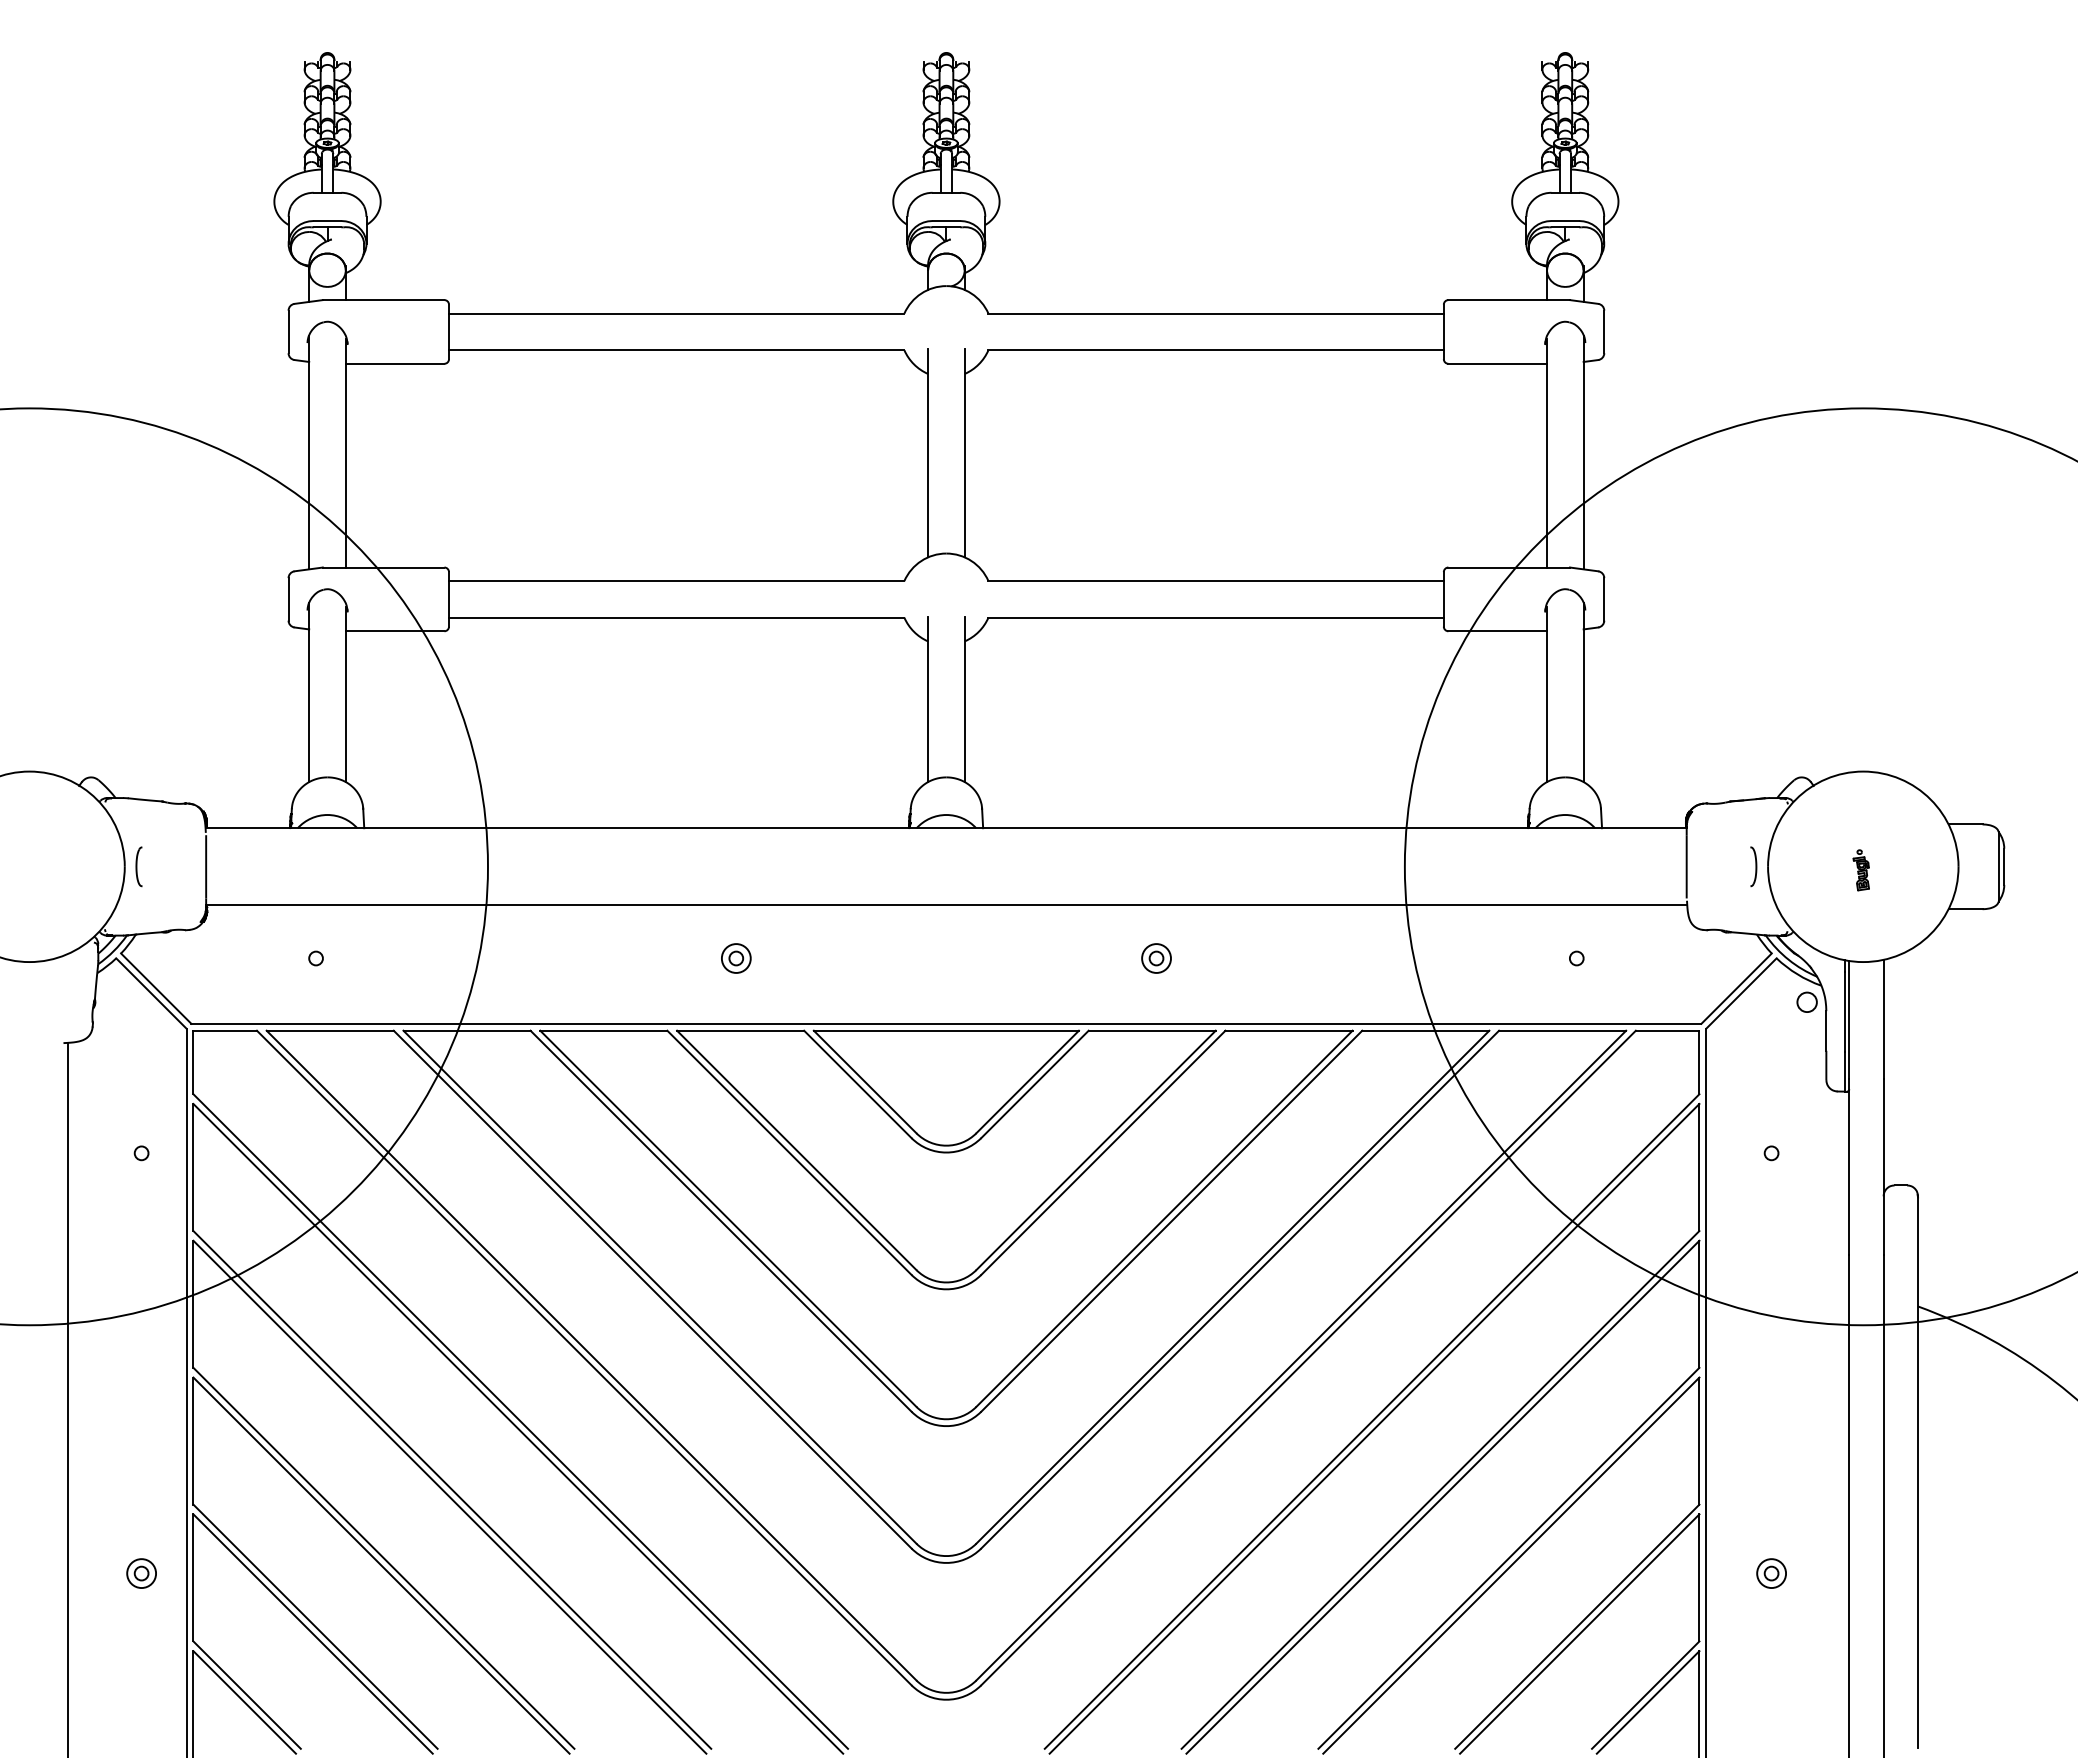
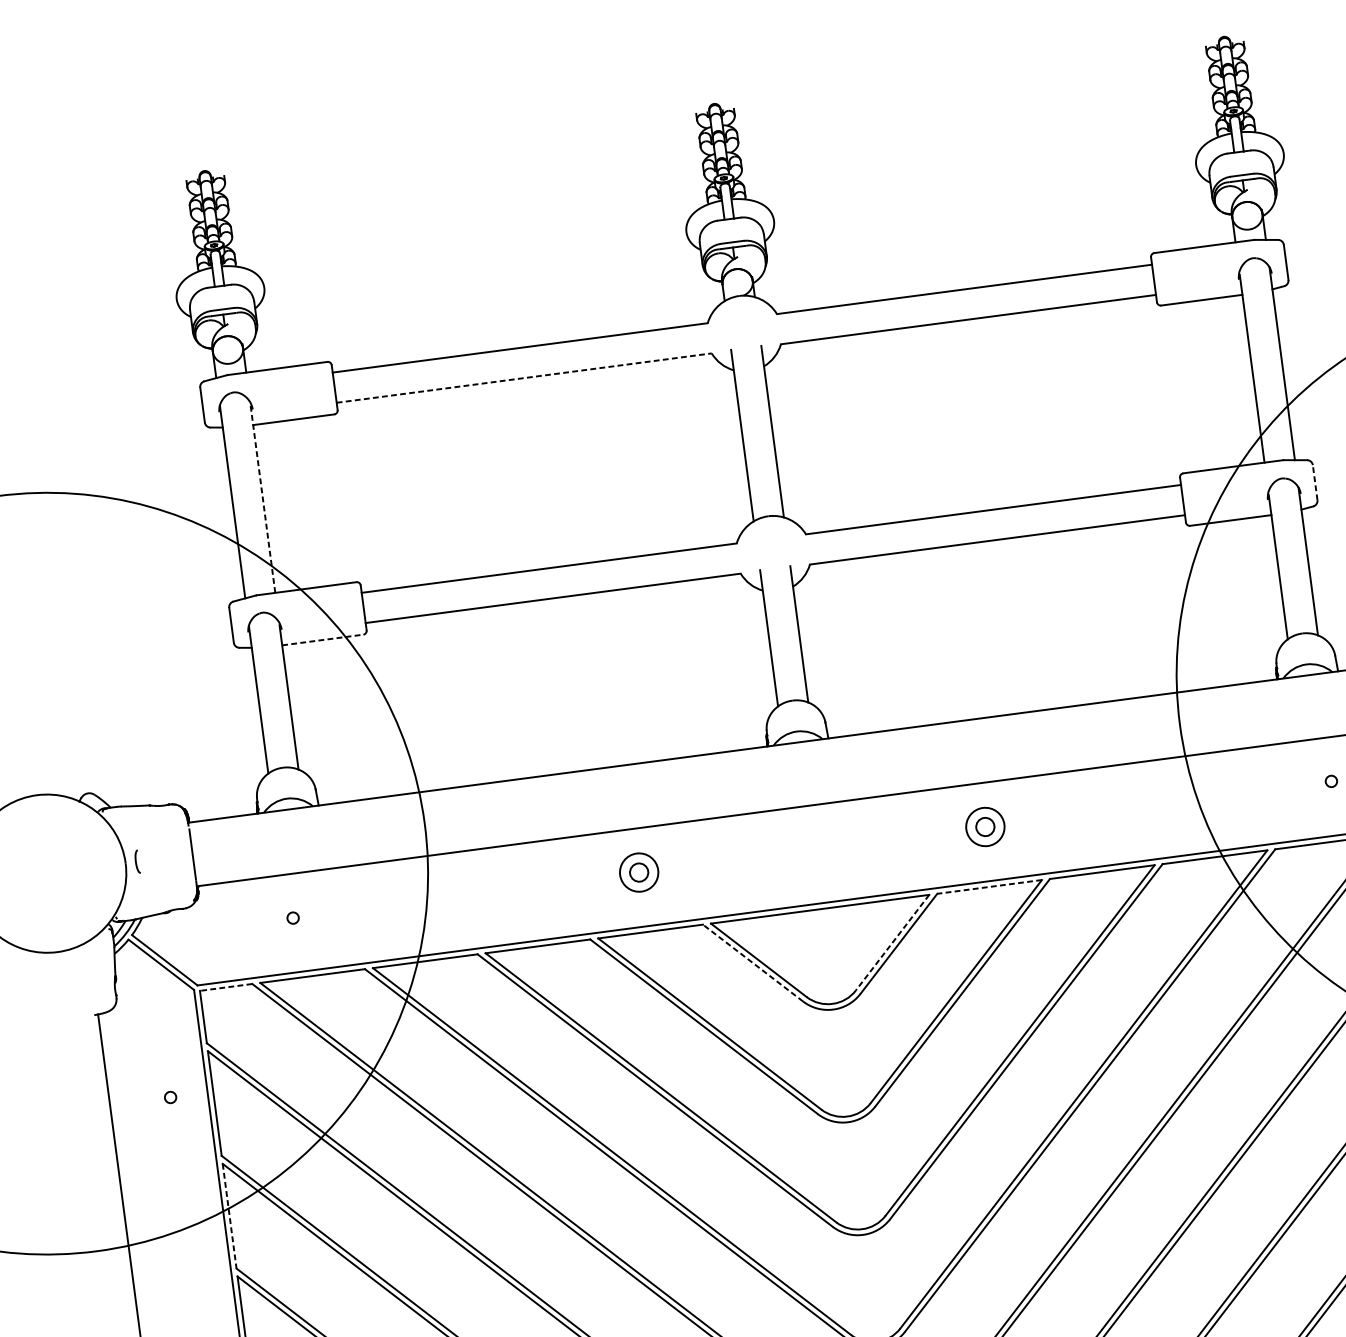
line: (676, 350) -> (524, 378), solid -> dashed
line: (345, 453) -> (262, 499), solid -> dashed
line: (1604, 598) -> (1315, 481), solid -> dashed
line: (395, 631) -> (323, 640), solid -> dashed
part: (138, 866) -> (136, 861), size x0.7
part: (736, 958) -> (639, 872), size x1.6
part: (1156, 958) -> (985, 826), size x1.6
line: (225, 1030) -> (226, 987), solid -> dashed
line: (1152, 1030) -> (989, 886), solid -> dashed
line: (1027, 1081) -> (892, 942), solid -> dashed
line: (857, 1084) -> (752, 963), solid -> dashed
line: (193, 1304) -> (229, 1216), solid -> dashed

